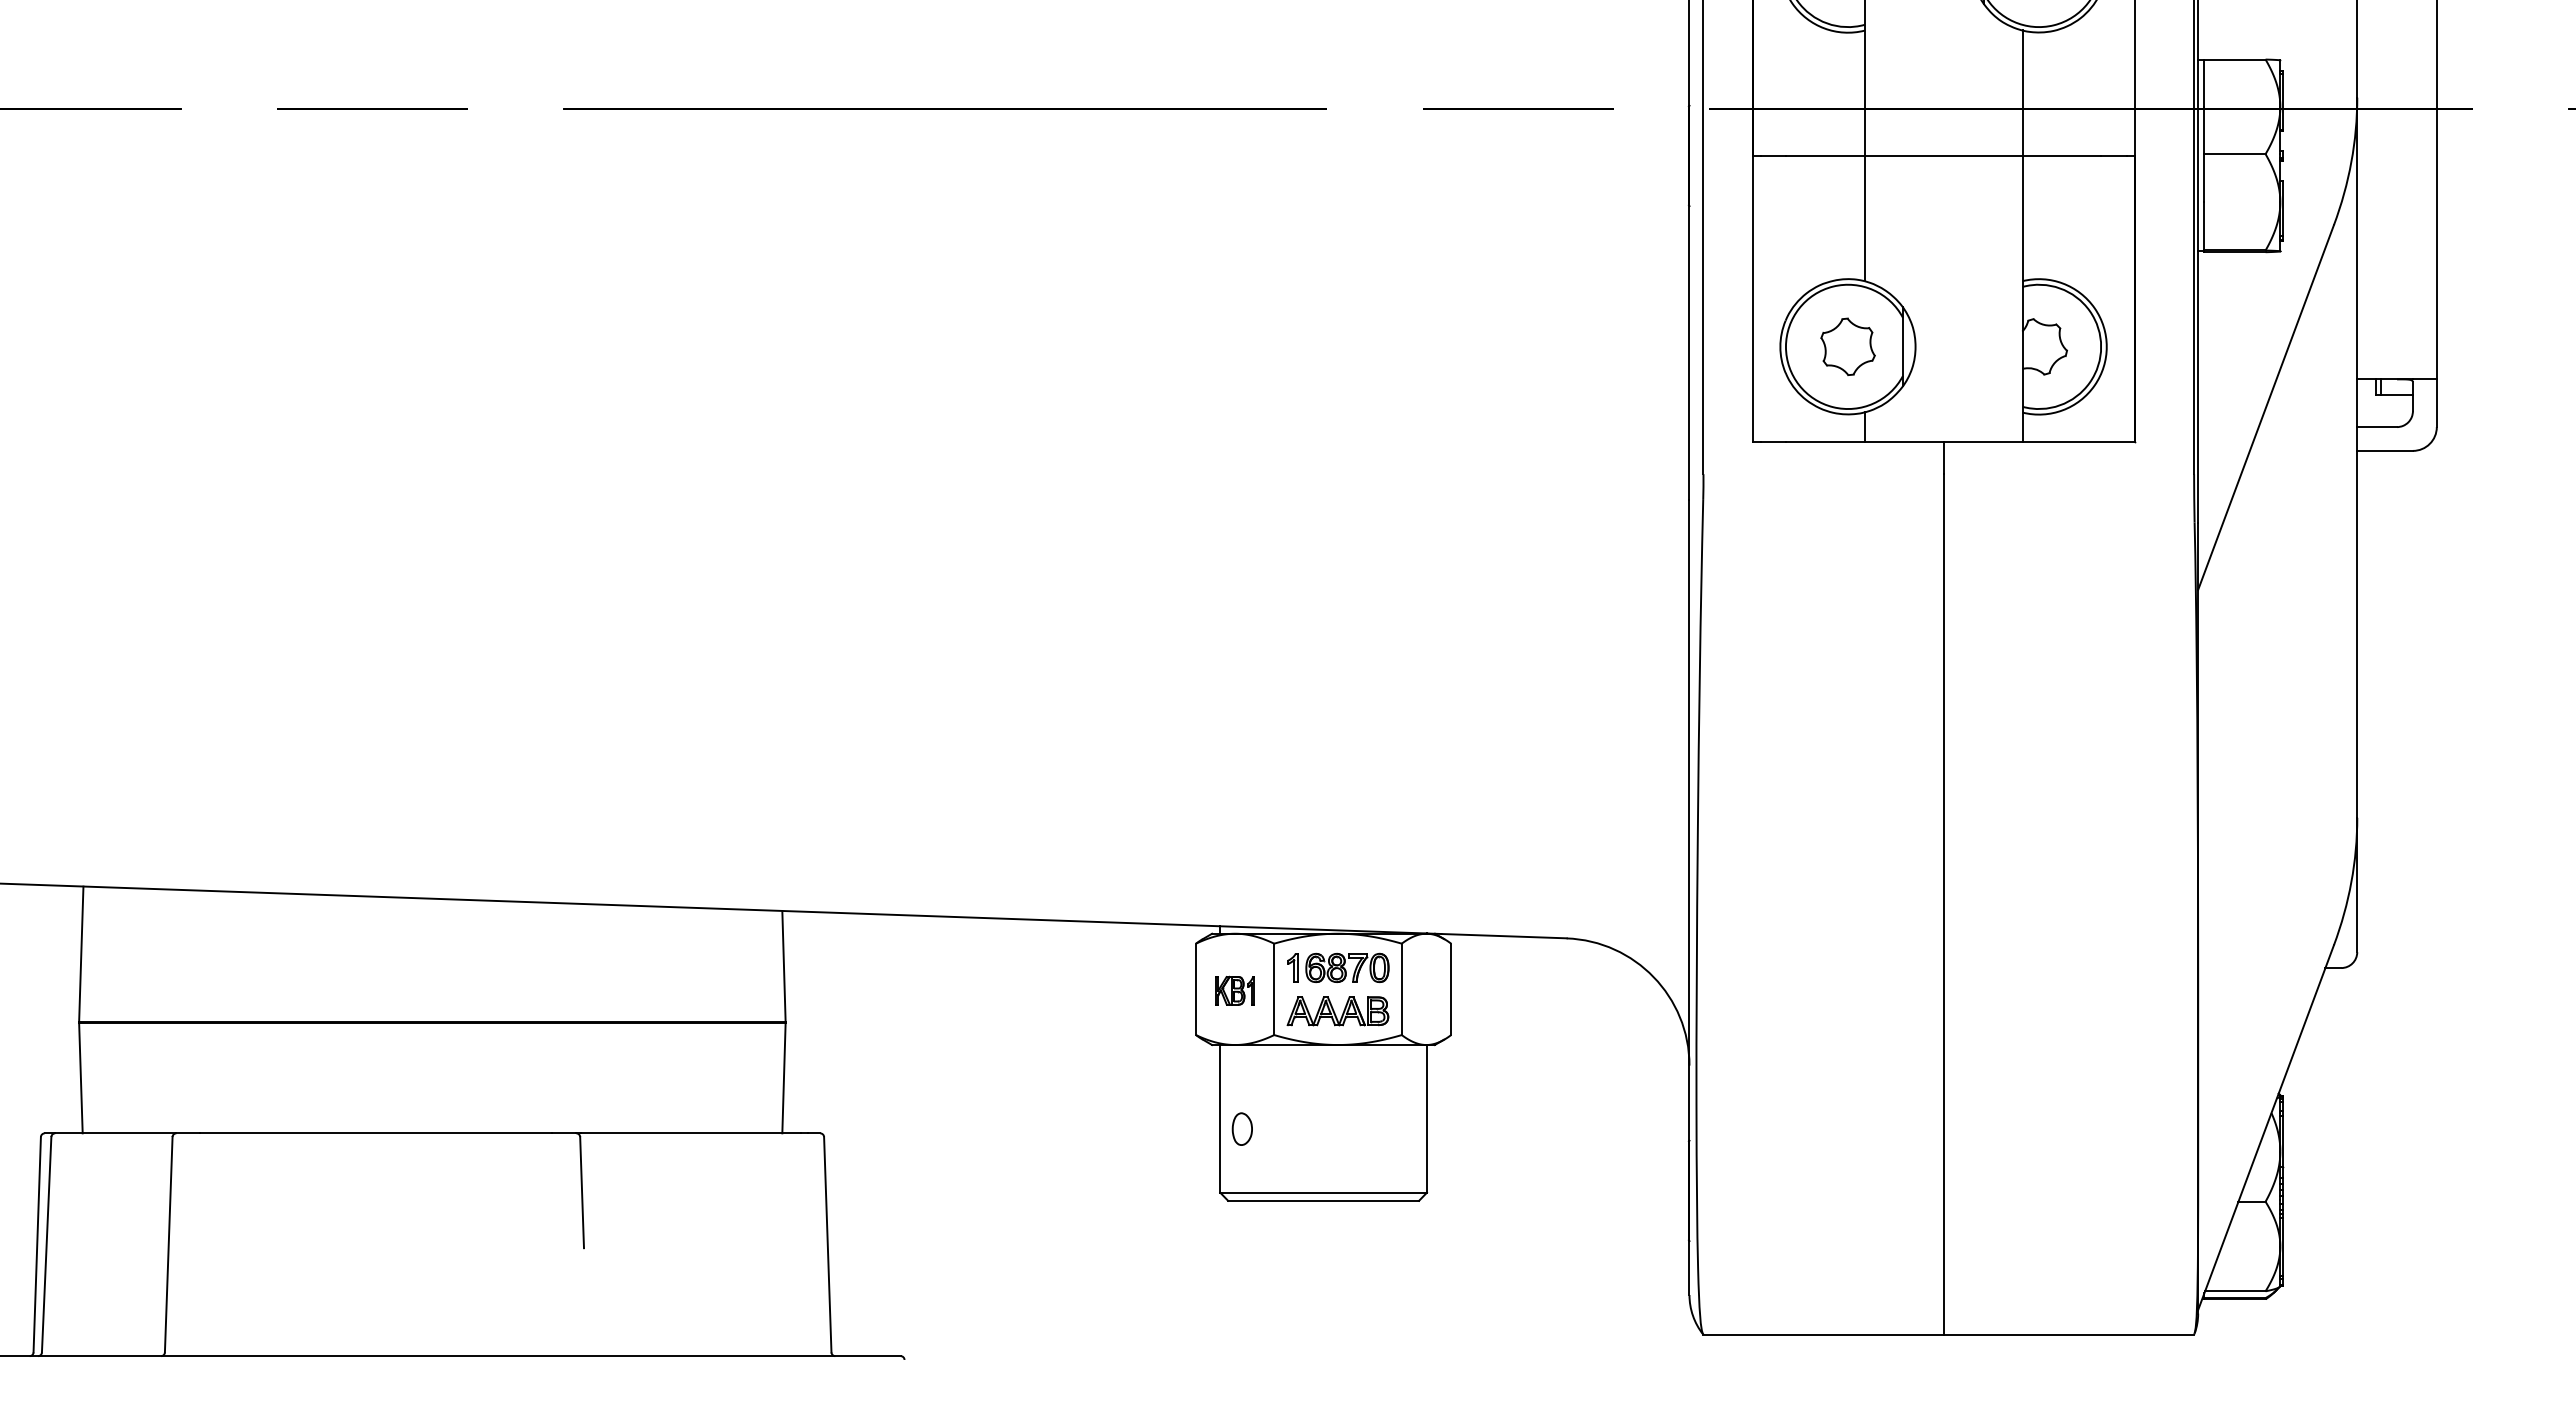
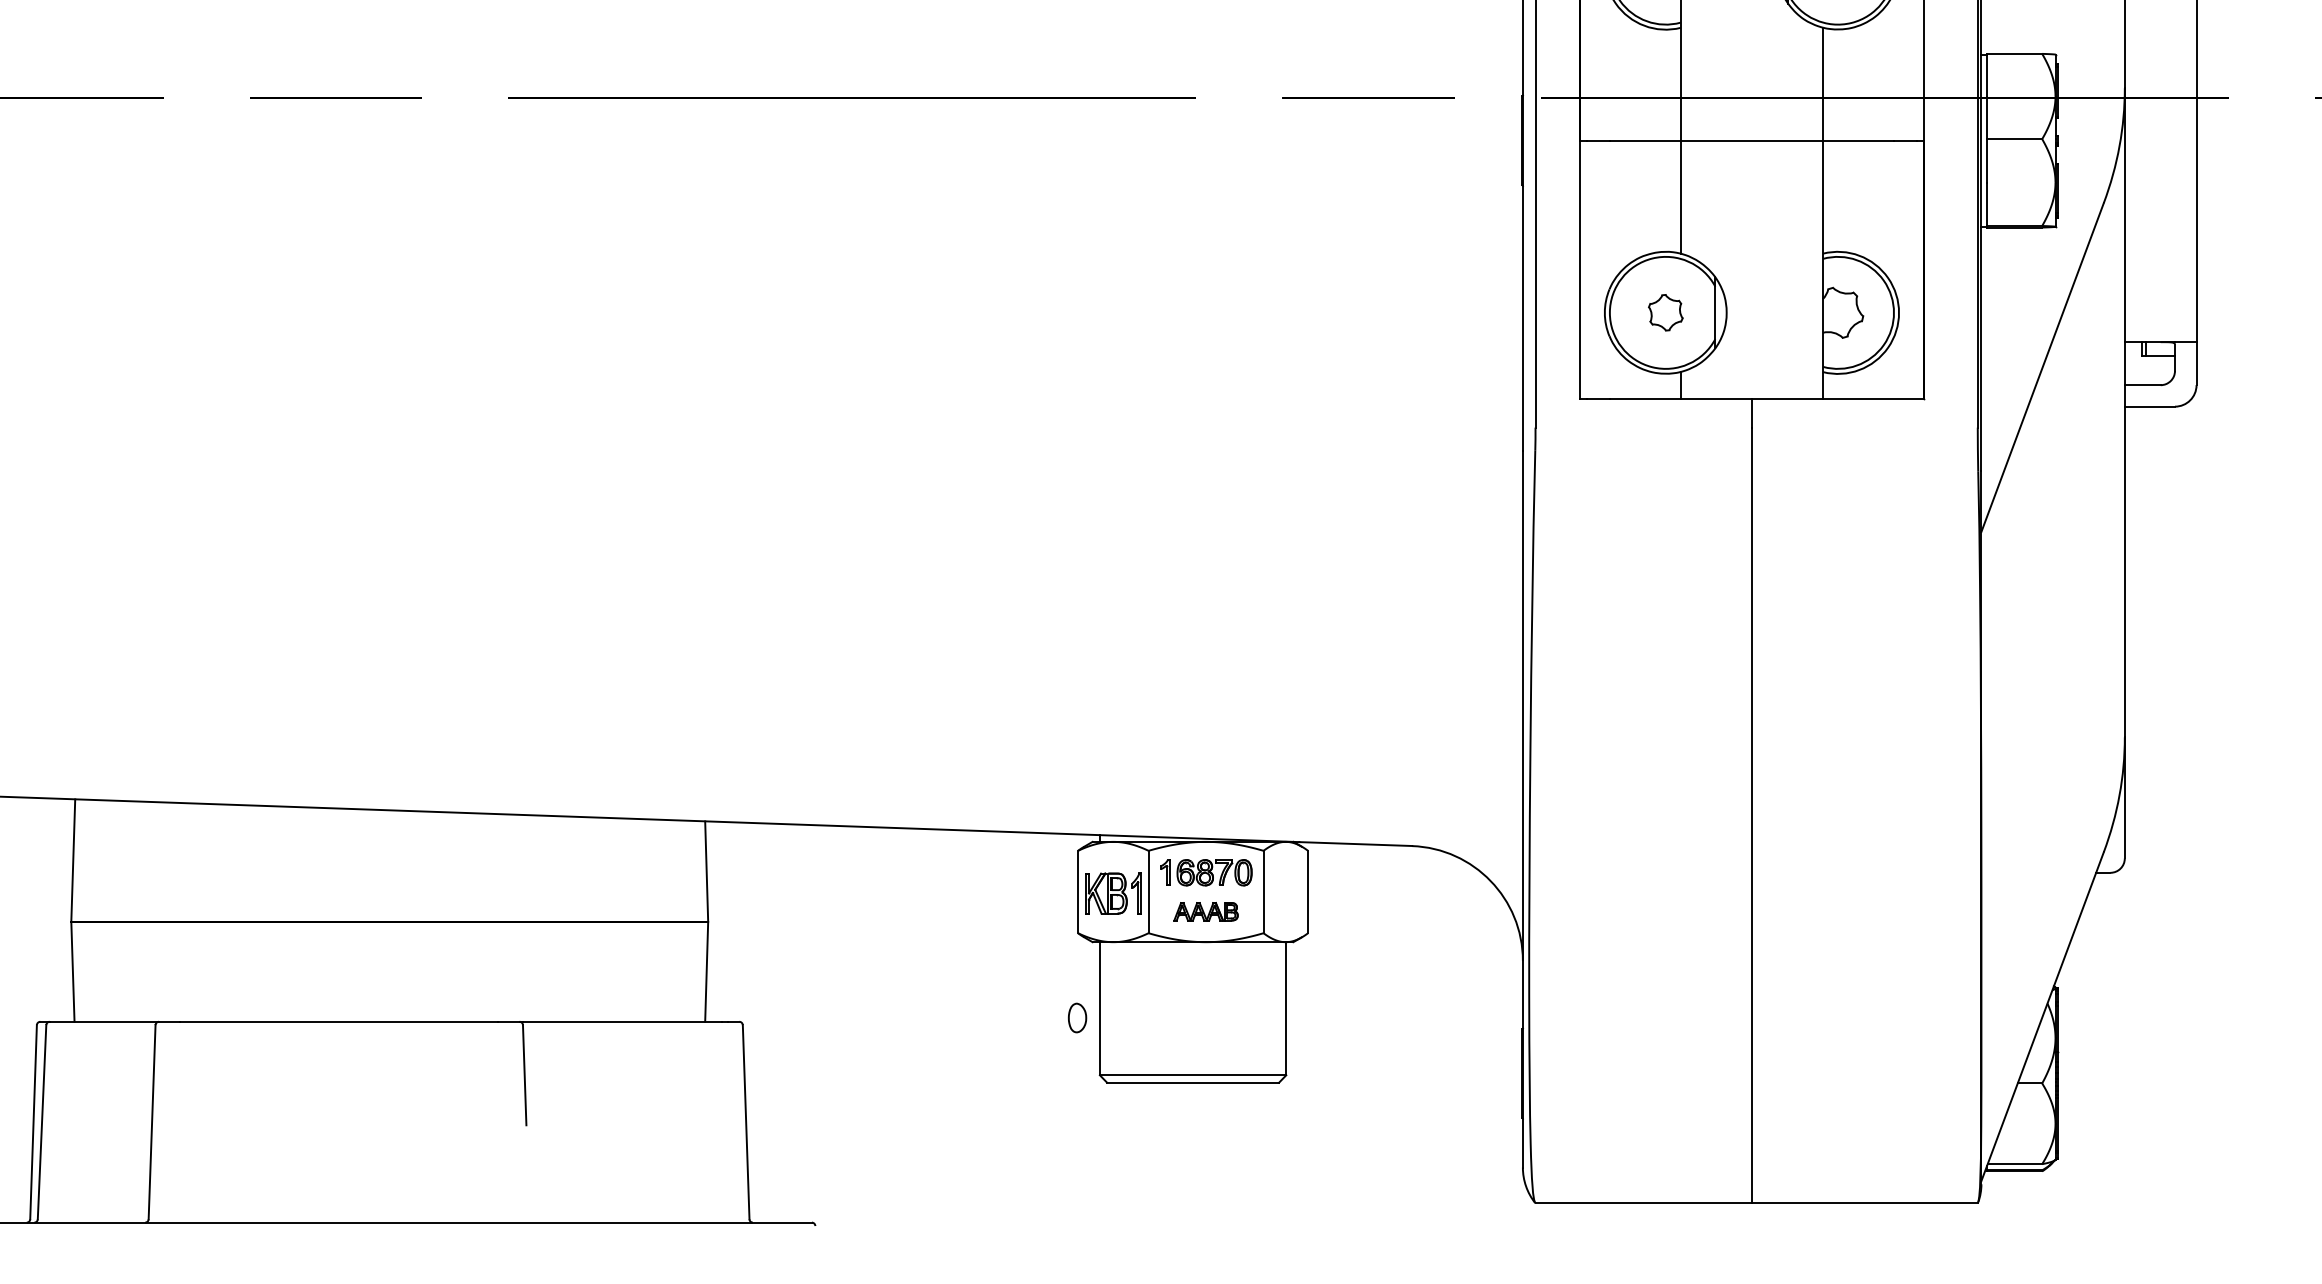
part: (1847, 346) -> (1665, 312), size x0.7
part: (1234, 990) -> (1112, 893), size x1.6
part: (1337, 1011) -> (1205, 911), size x0.7
part: (1241, 1128) -> (1076, 1017), moved

